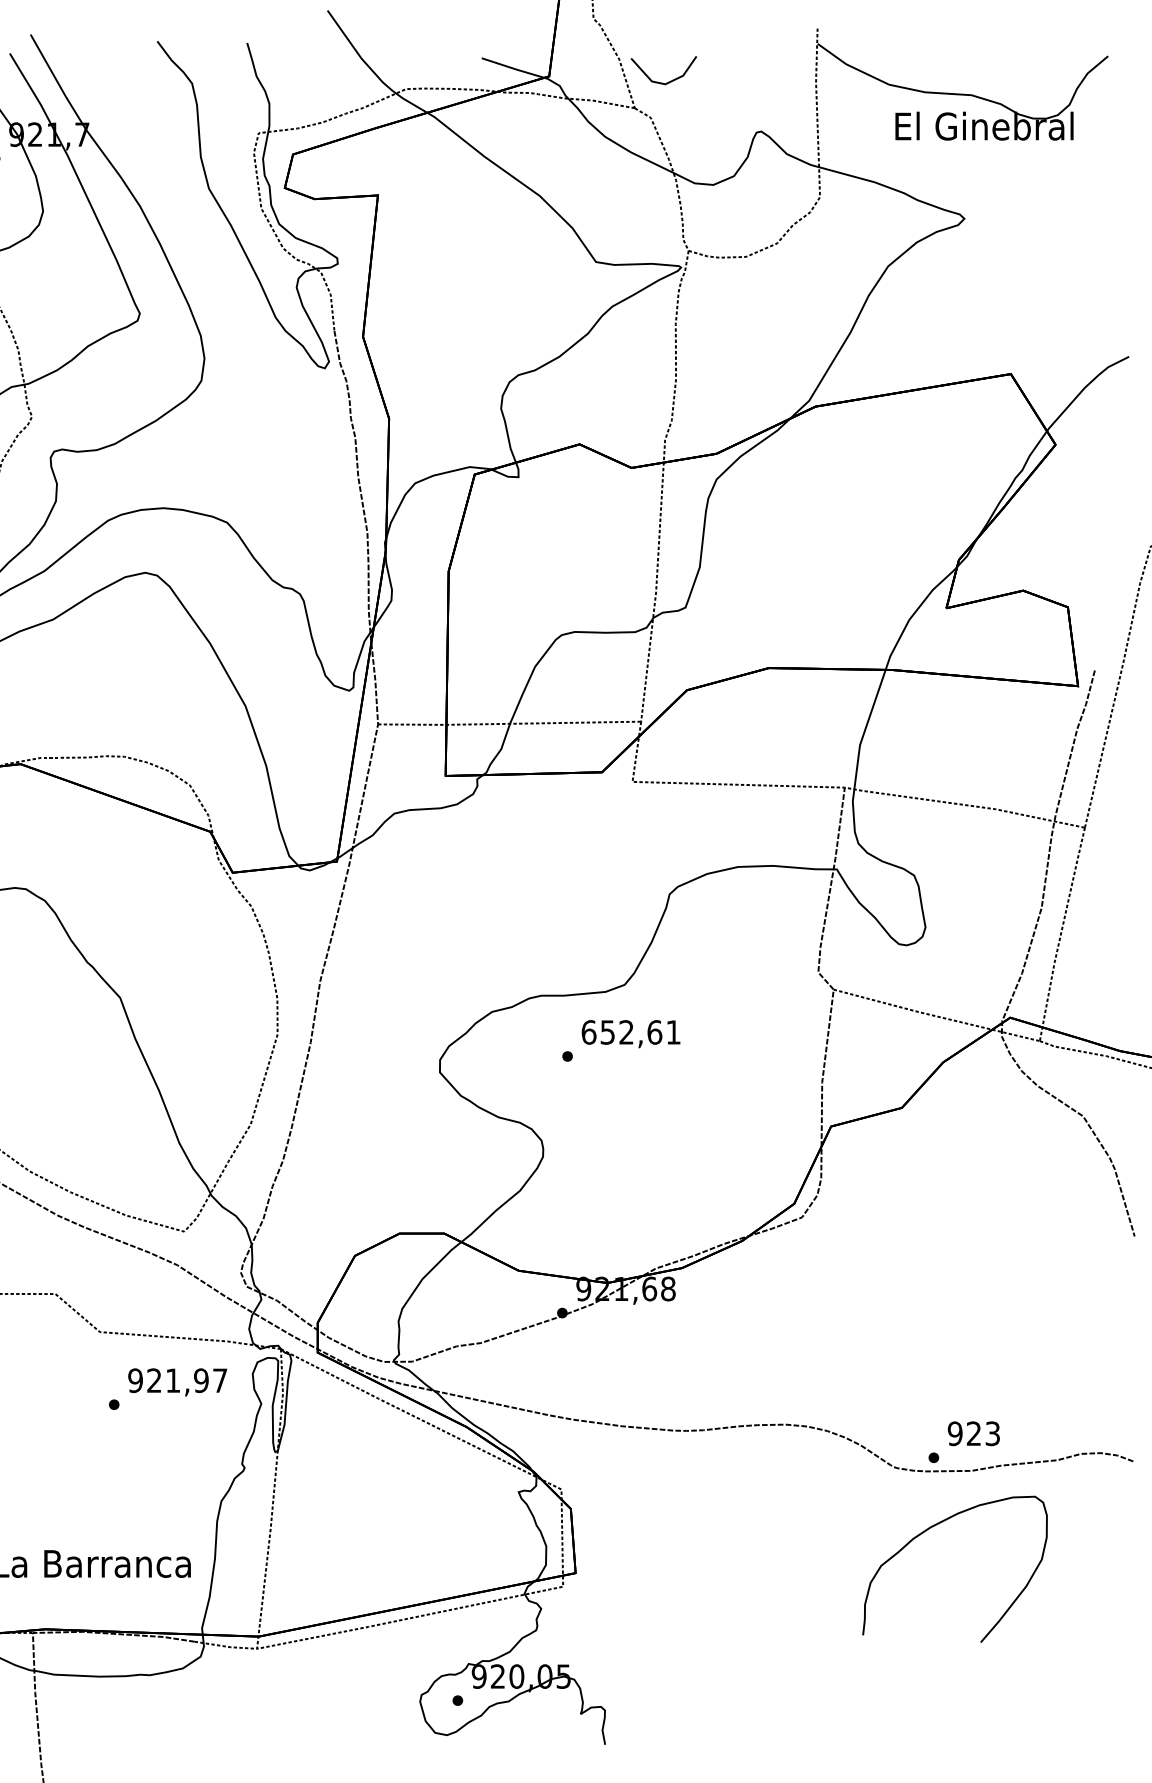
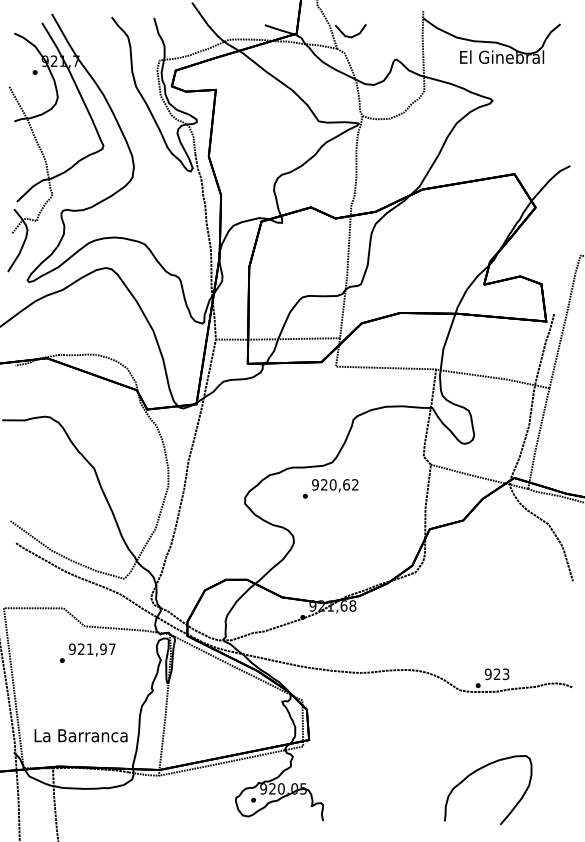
text: (631, 1031) -> (335, 484), 652,61 -> 920,62
text: (167, 1387) -> (87, 652), moved
curve: (936, 1527) -> (479, 770), moved

